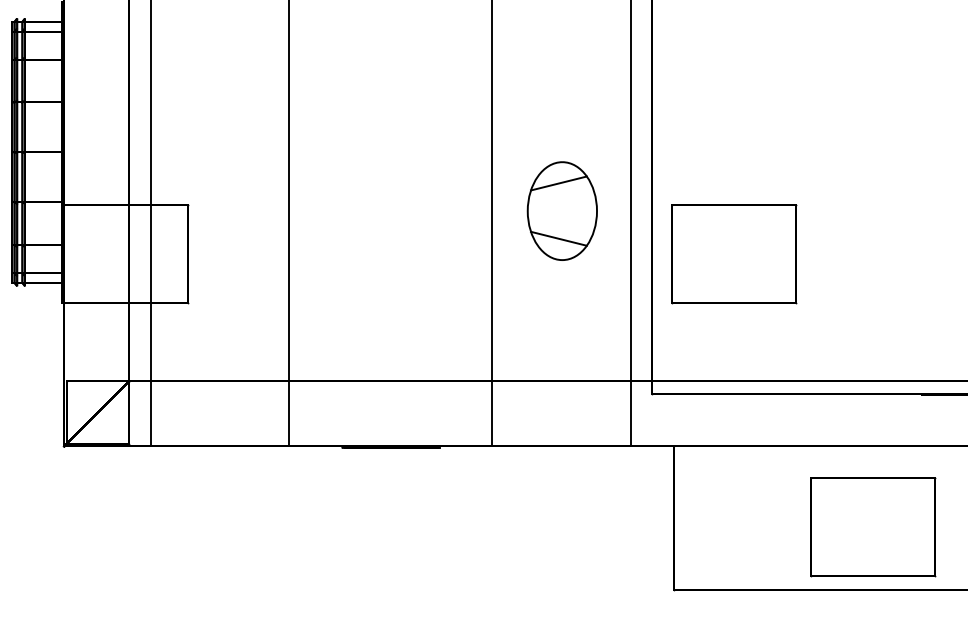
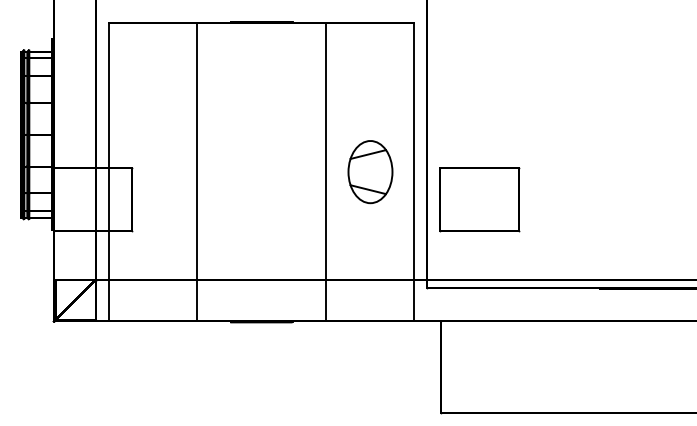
part: (872, 526) -> (567, 372), removed

